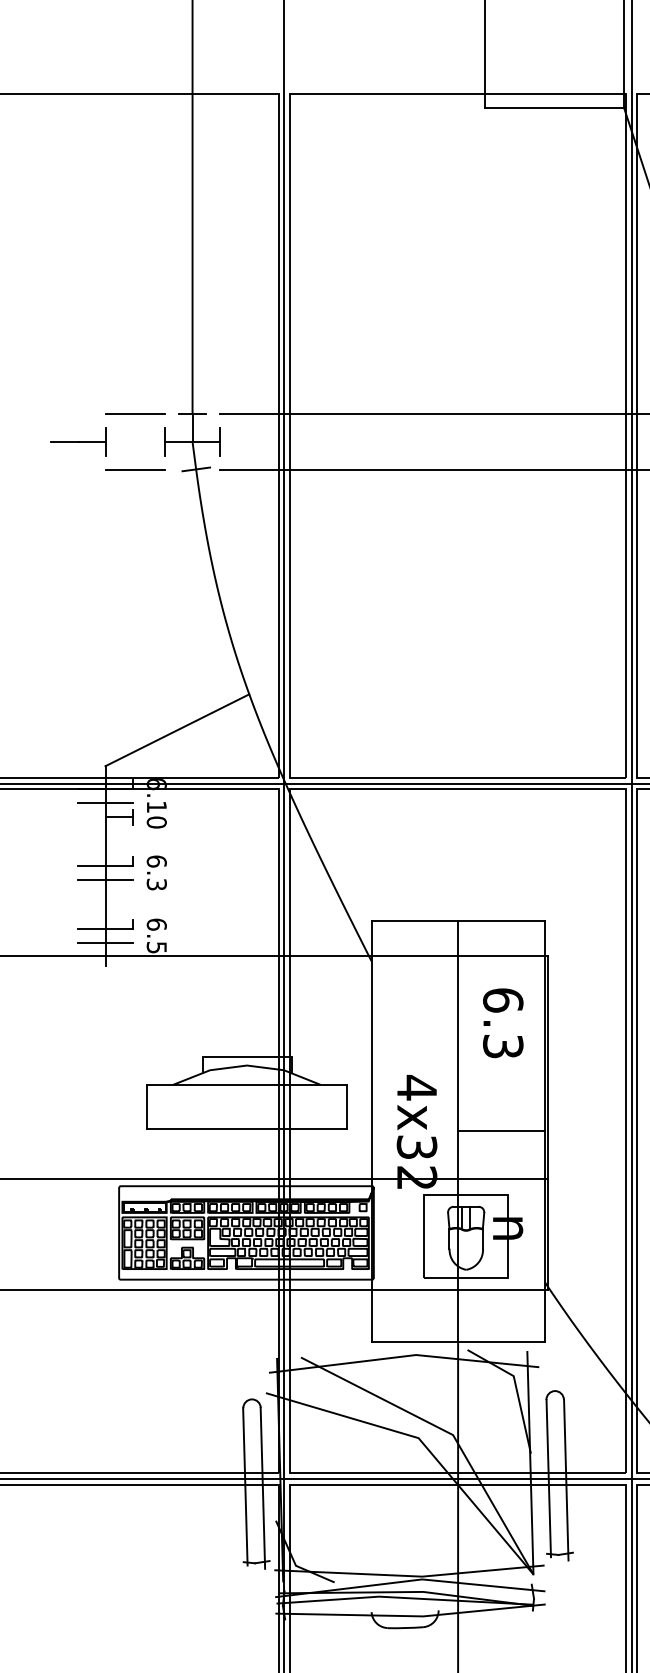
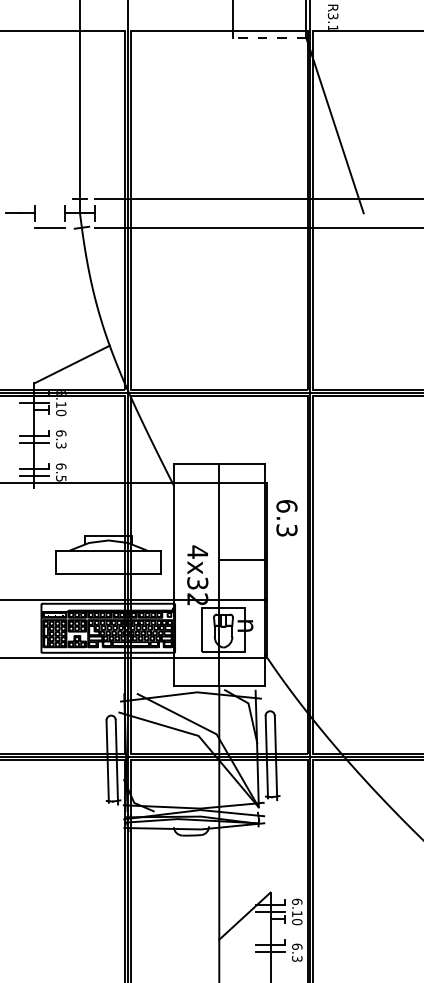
line: (553, 108) -> (269, 38), solid -> dashed
line: (134, 413) -> (49, 198), removed
text: (502, 1023) -> (286, 518), moved
line: (500, 1132) -> (241, 560), moved

